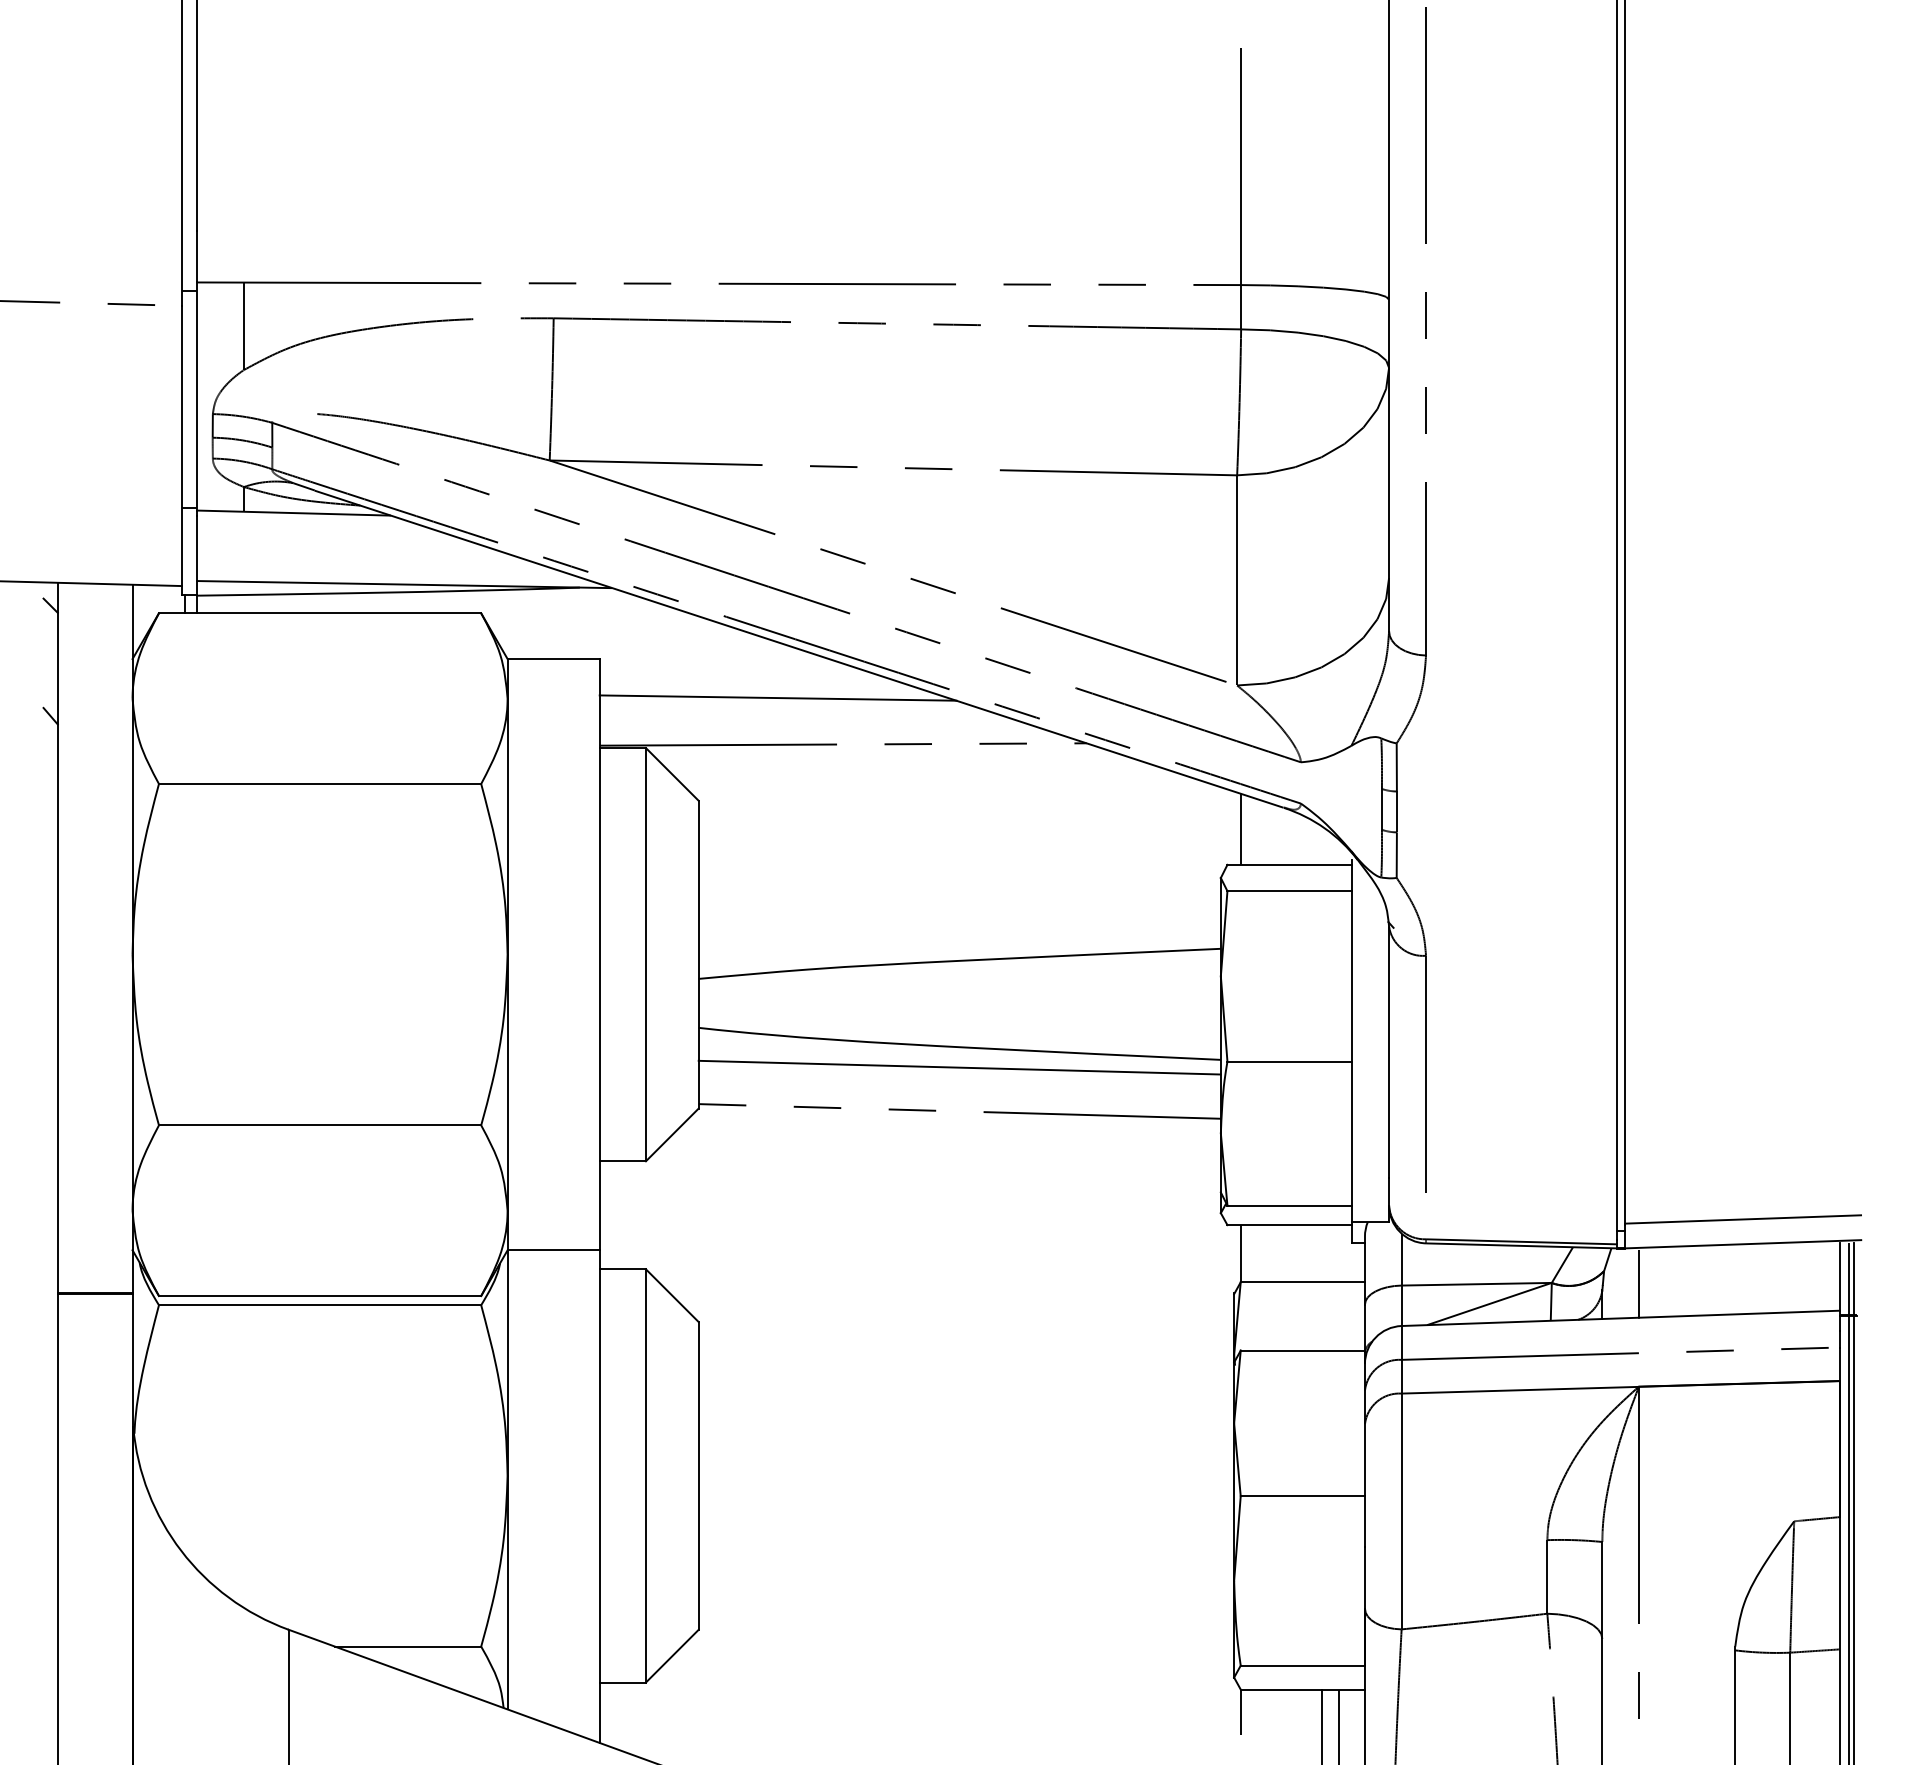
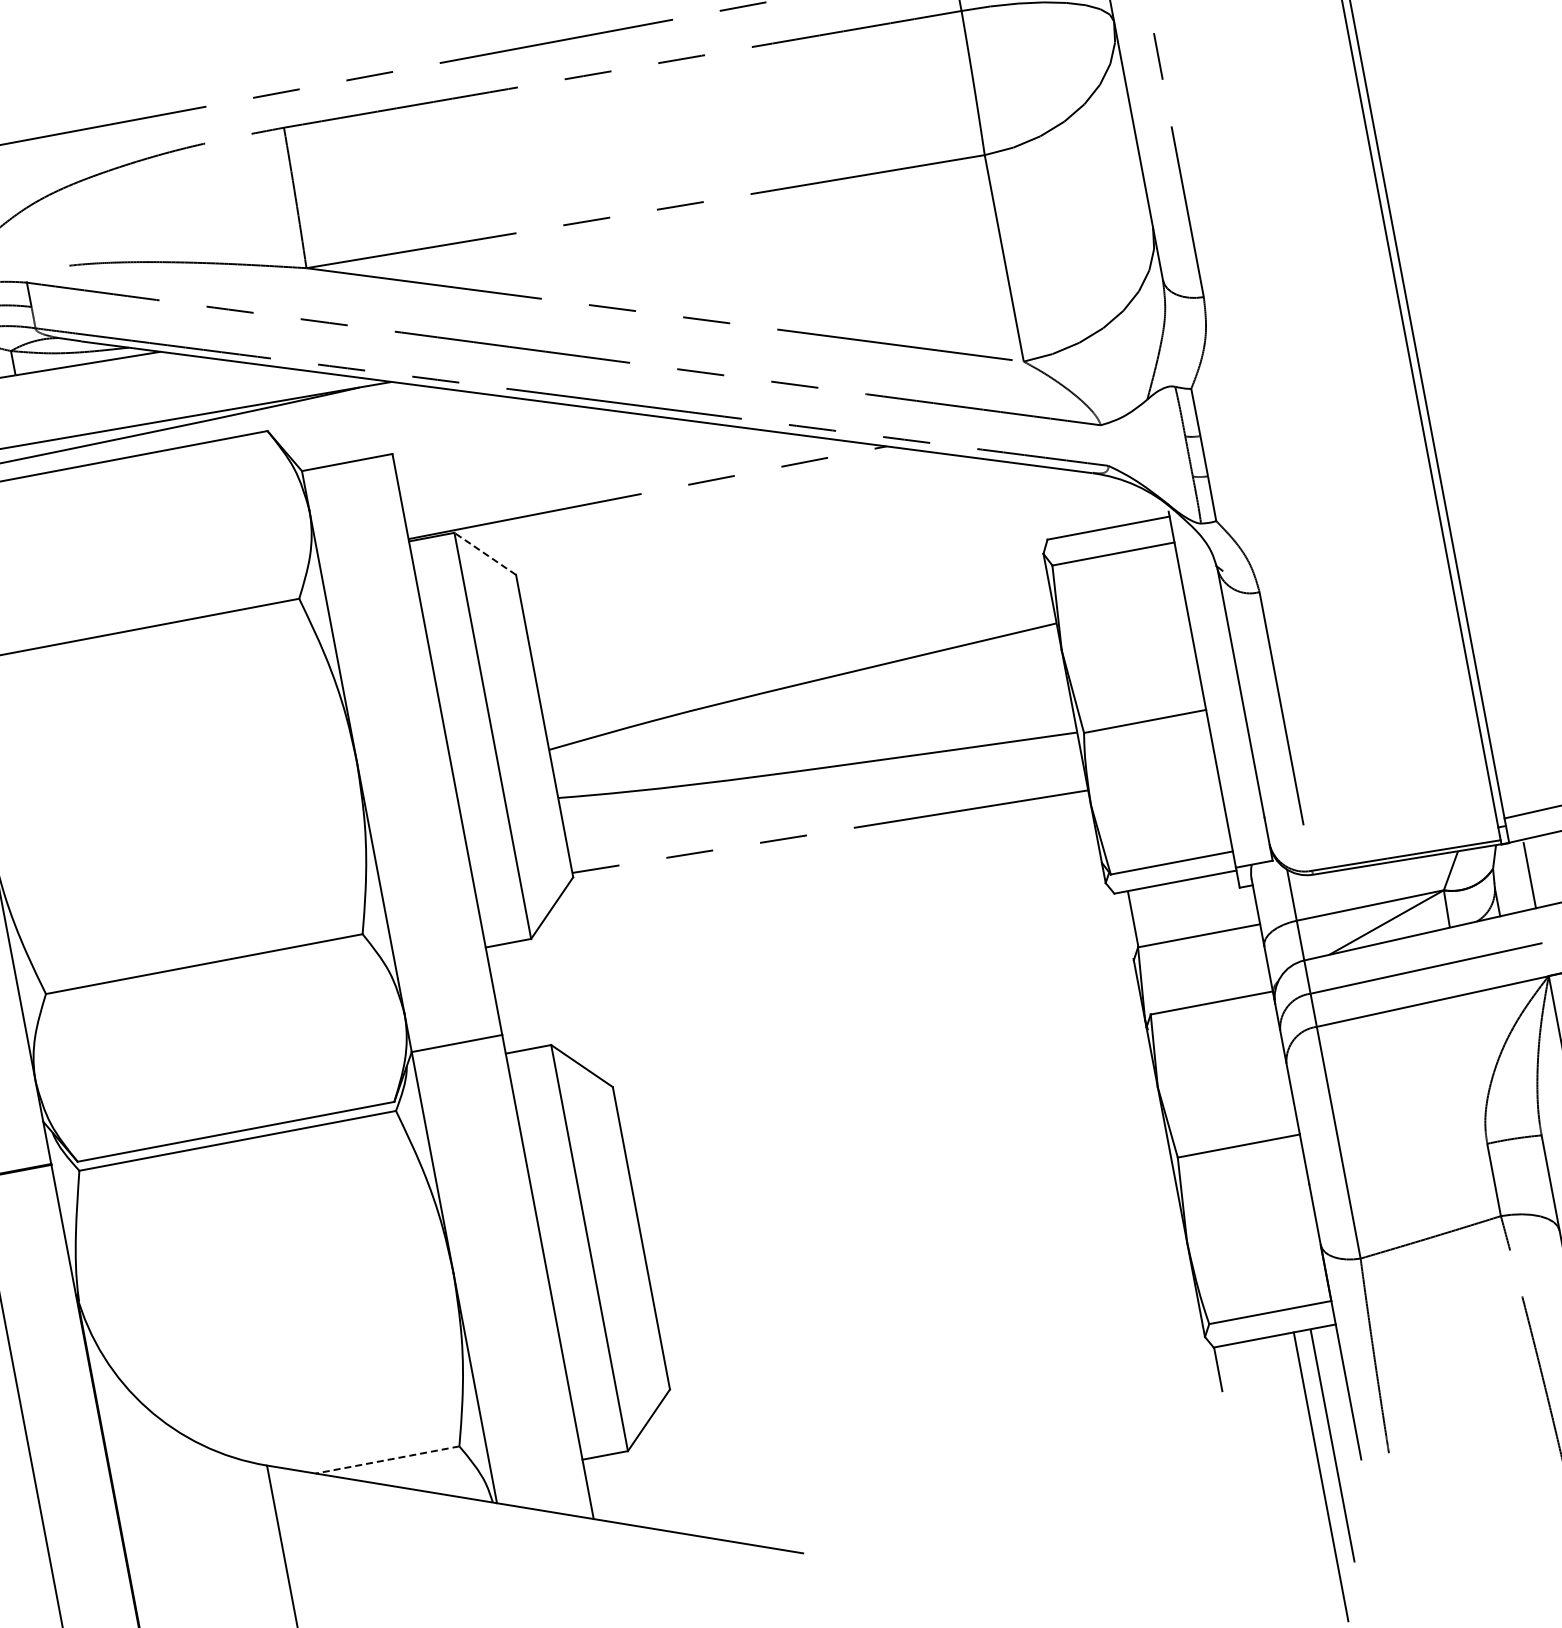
line: (777, 697) -> (574, 458), removed
line: (671, 774) -> (484, 554), solid -> dashed
line: (1241, 828) -> (1054, 501), removed
line: (959, 1067) -> (821, 788), removed
line: (407, 1646) -> (386, 1459), solid -> dashed

